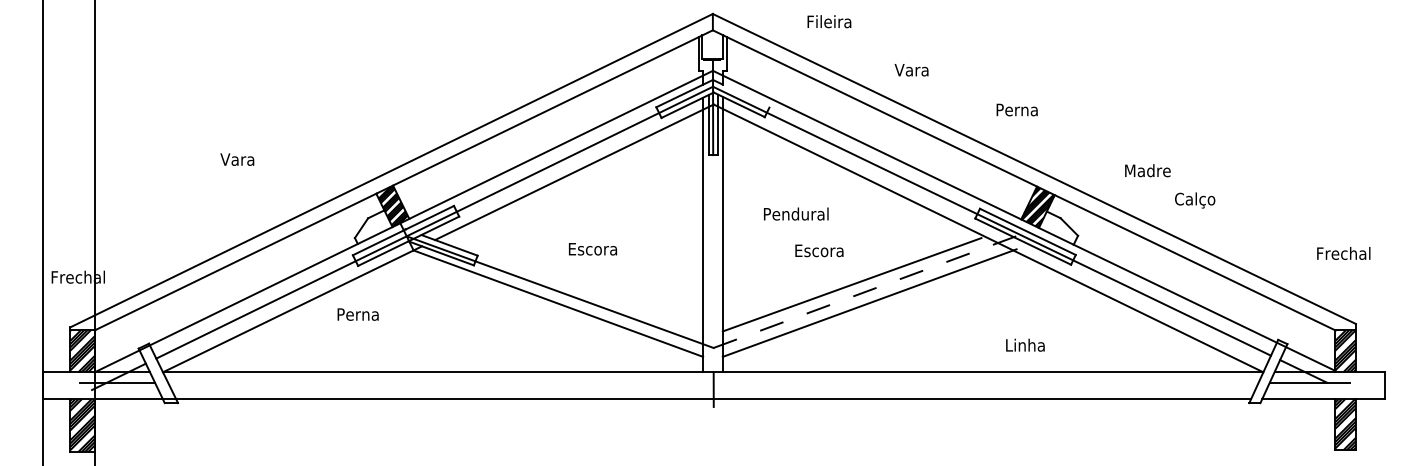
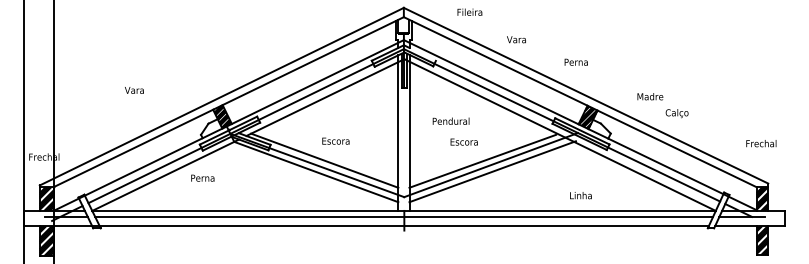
line: (572, 283) -> (324, 160), added
line: (867, 292) -> (491, 165), dashed -> solid
line: (714, 382) -> (404, 216), added

